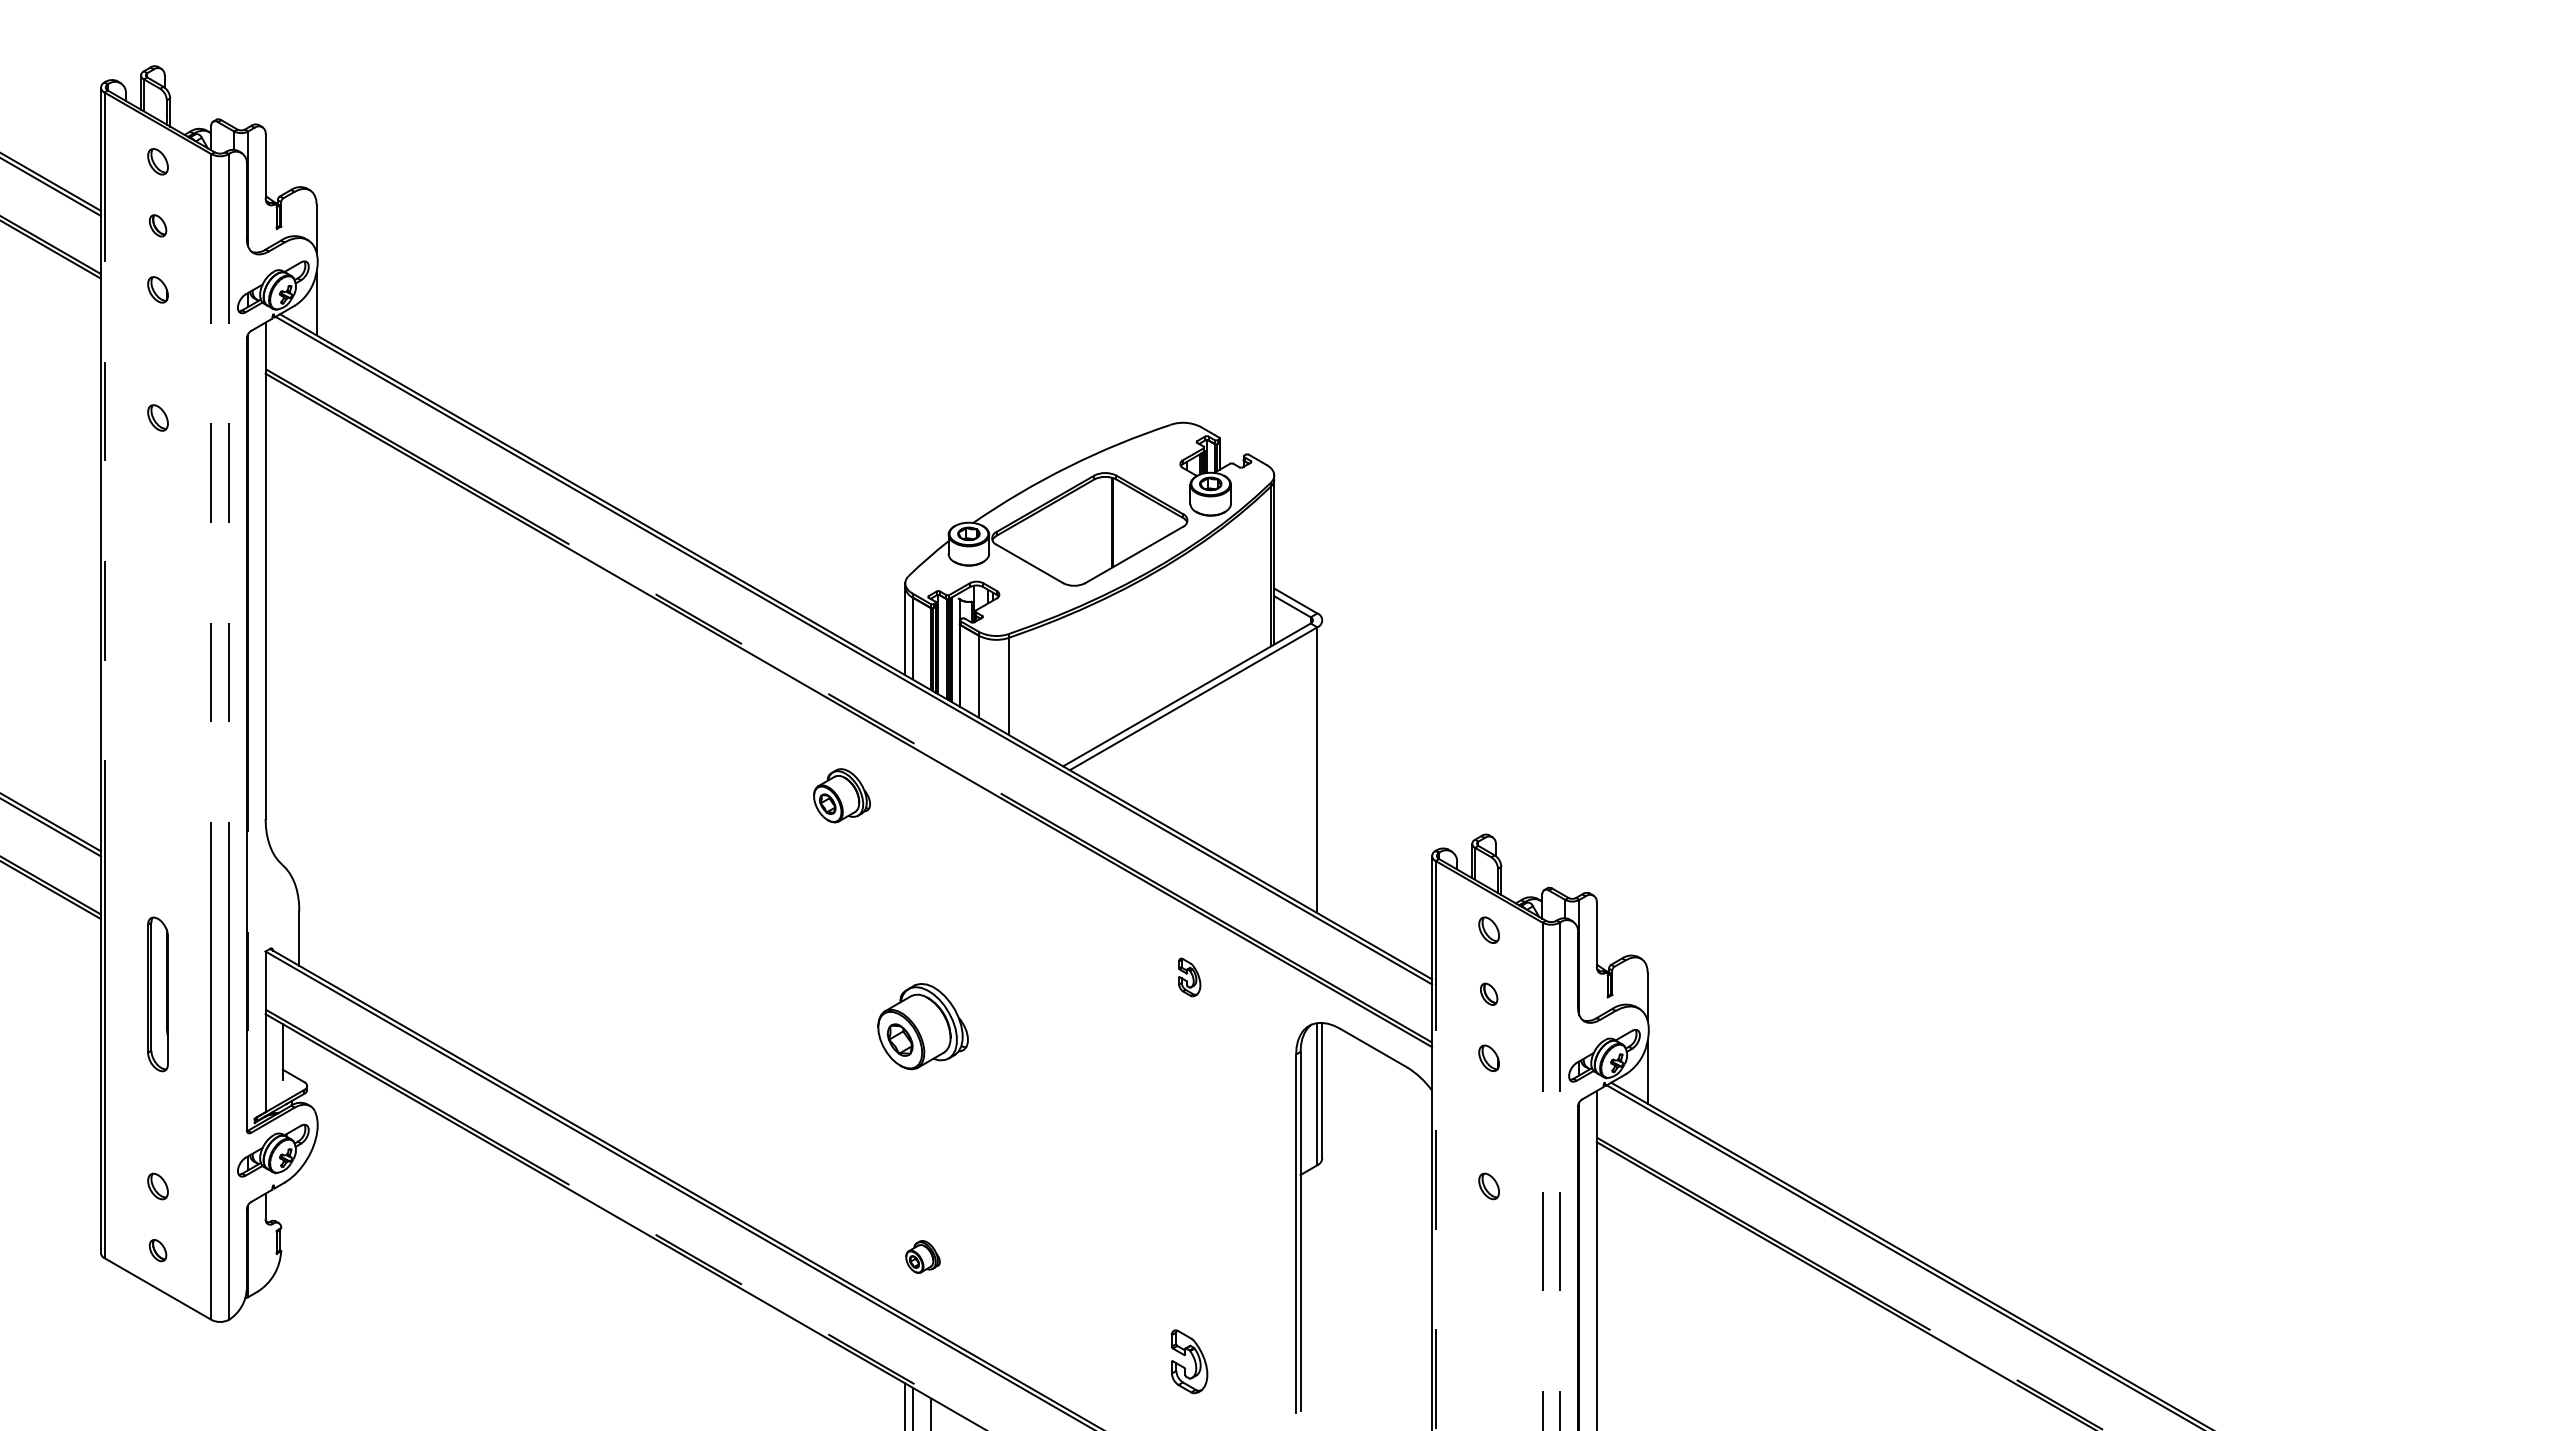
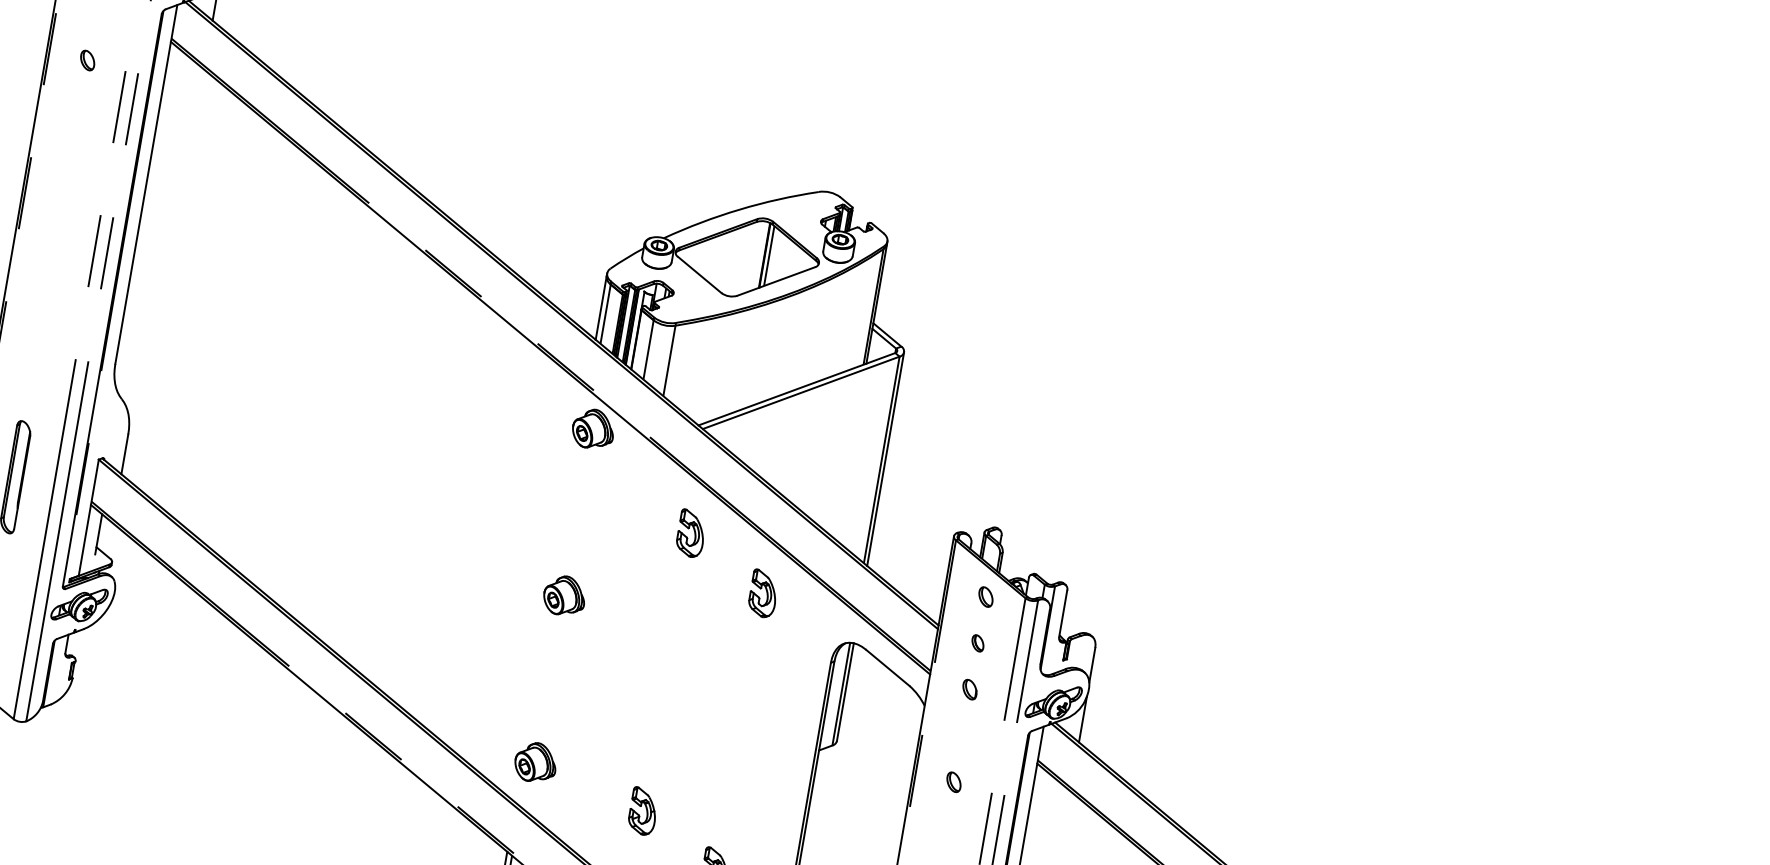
line: (1118, 521) -> (769, 255), added
line: (1322, 768) -> (885, 459), added
part: (841, 795) -> (593, 428), moved
part: (1078, 913) -> (691, 533), added
part: (1189, 977) -> (763, 593), size x1.67
part: (922, 1025) -> (564, 595), size x0.62
part: (922, 1256) -> (535, 762), size x1.67
part: (1078, 1297) -> (643, 811), added

